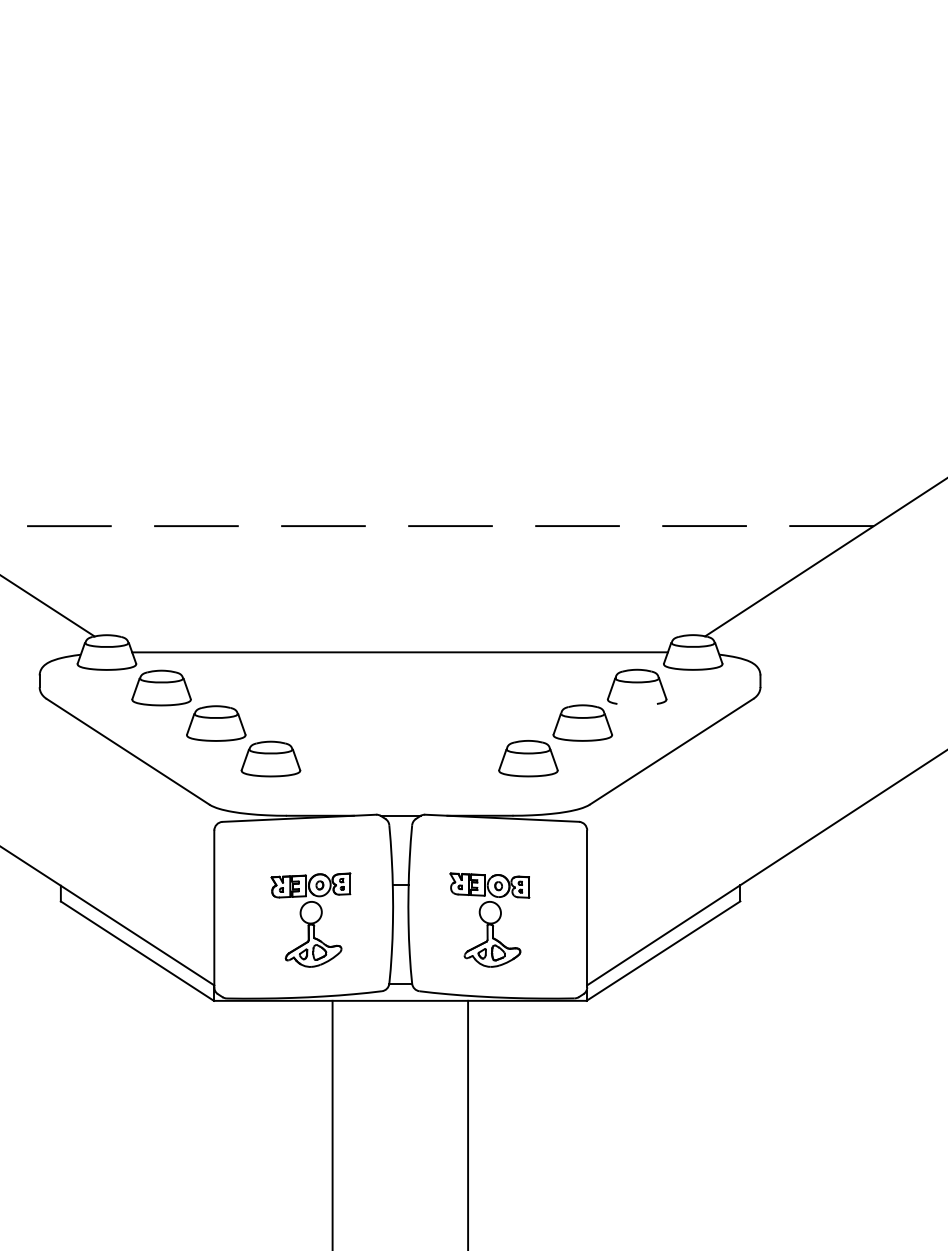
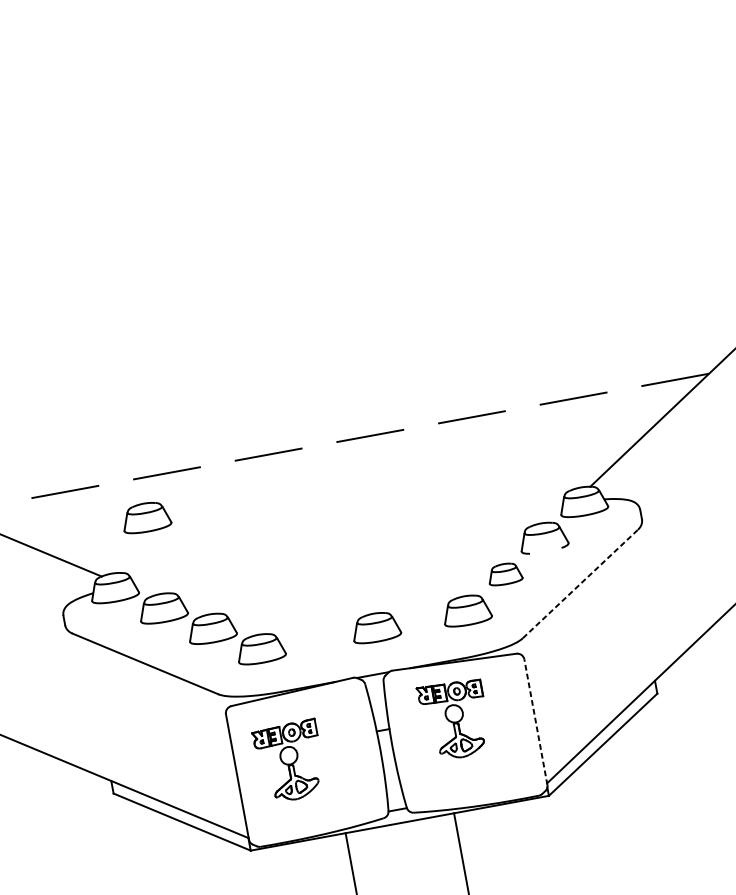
part: (161, 574) -> (146, 517), added
line: (399, 652) -> (348, 544), removed
part: (582, 722) -> (504, 573), size x0.7
line: (672, 751) -> (581, 583), solid -> dashed
part: (414, 758) -> (375, 627), added
line: (587, 908) -> (536, 721), solid -> dashed
part: (310, 919) -> (289, 761), moved
part: (489, 919) -> (454, 719), moved

